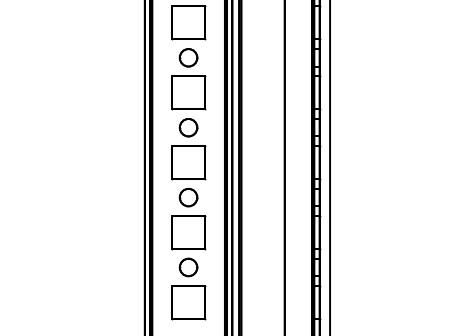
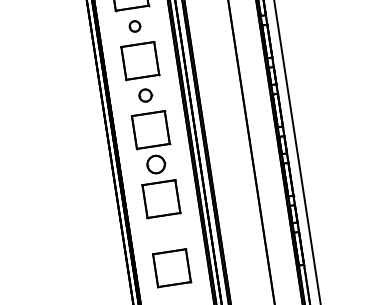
part: (188, 57) -> (134, 26), size x0.6
part: (188, 127) -> (145, 95), size x0.7
part: (188, 267) -> (166, 233), removed

